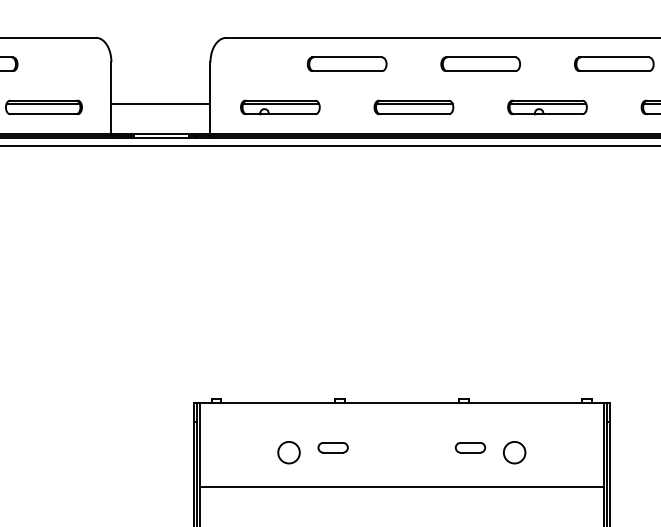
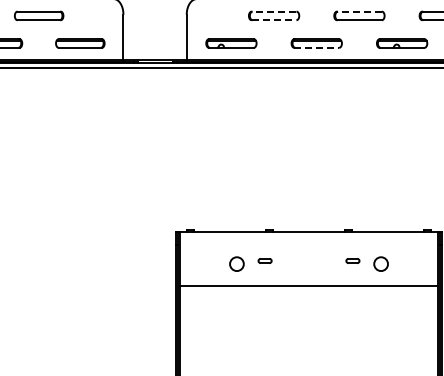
line: (346, 57) -> (273, 11), solid -> dashed
line: (479, 57) -> (358, 11), solid -> dashed
line: (347, 71) -> (274, 20), solid -> dashed
line: (160, 104) -> (154, 41), removed
line: (415, 113) -> (317, 47), solid -> dashed
part: (332, 446) -> (264, 260), size x0.7
part: (469, 446) -> (352, 260), size x0.7

